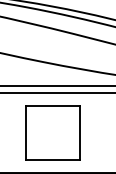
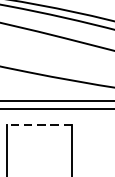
line: (52, 106) -> (39, 125), solid -> dashed

